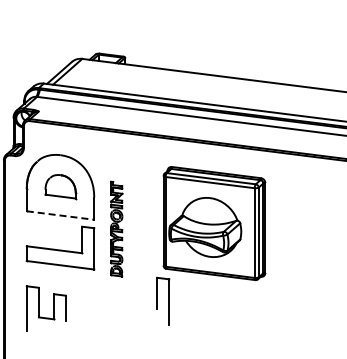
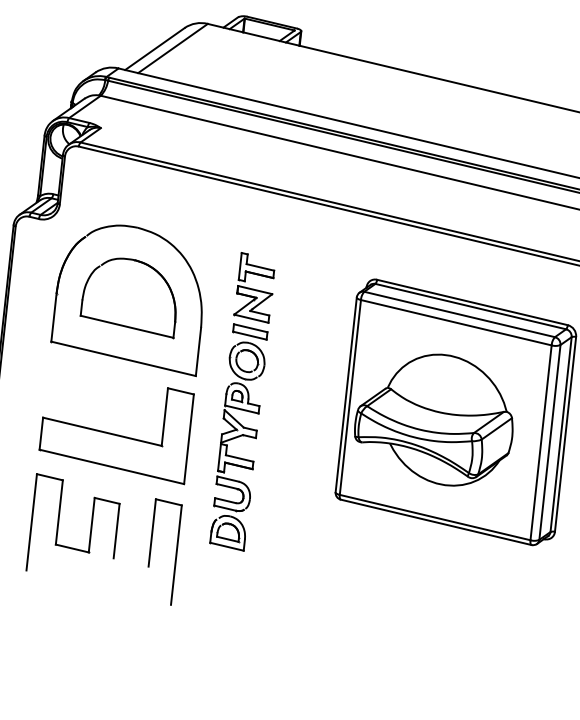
part: (60, 186) -> (130, 295), size x1.43
line: (61, 215) -> (125, 359), dashed -> solid
part: (116, 228) -> (242, 400), size x1.43
part: (163, 300) -> (164, 549), moved
part: (45, 308) -> (72, 526), moved

